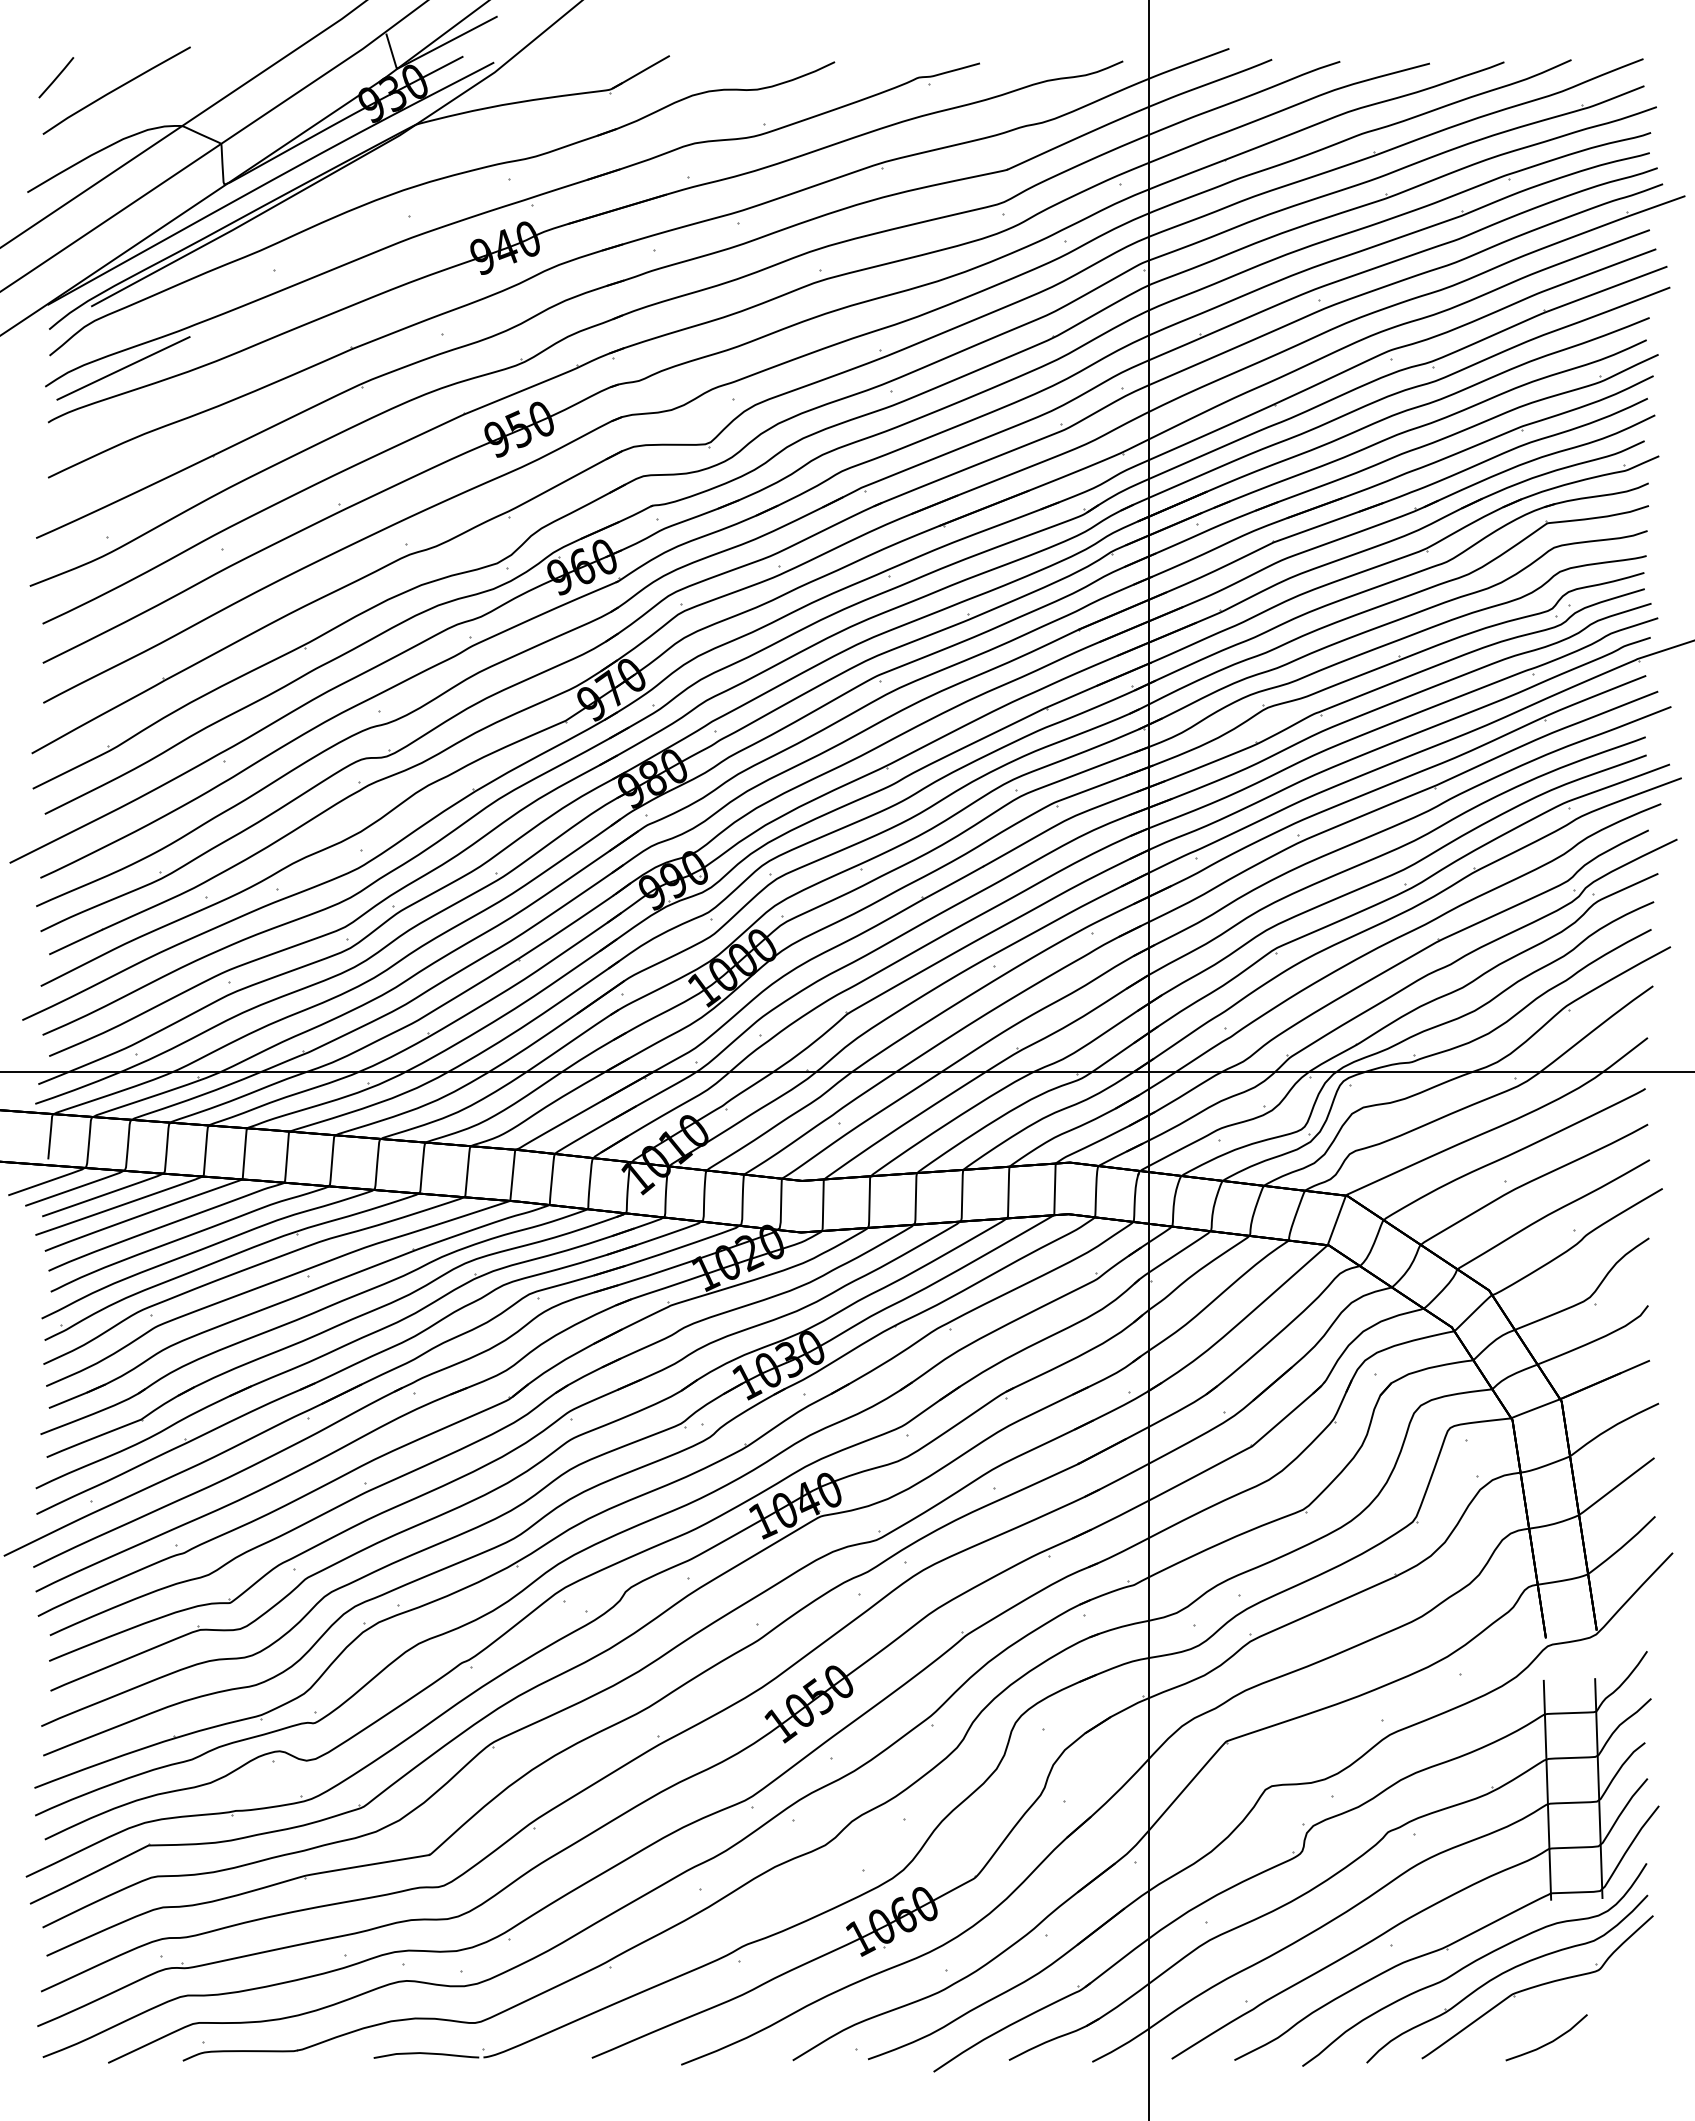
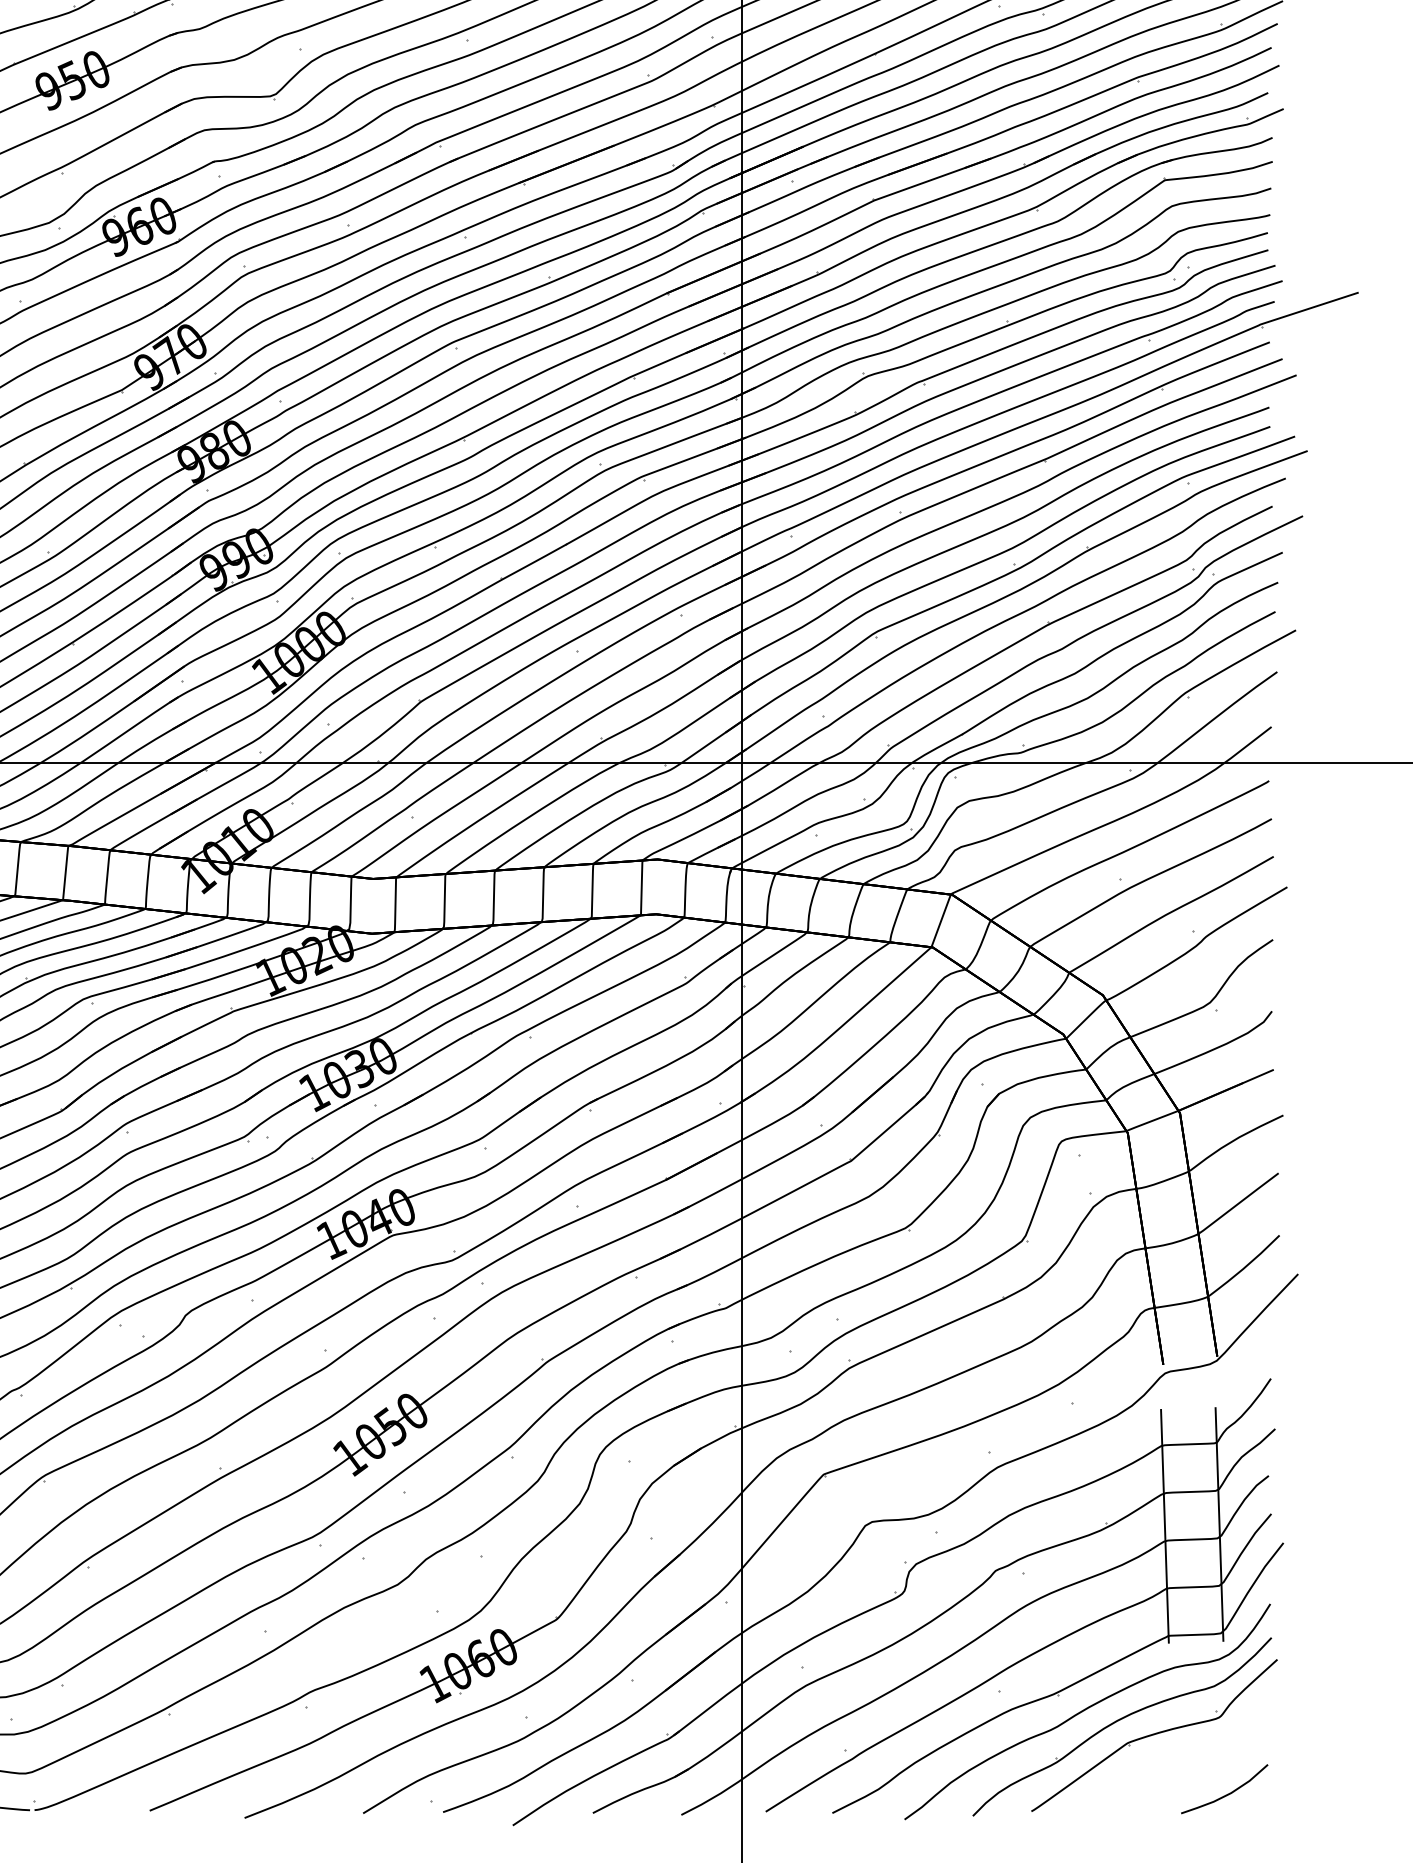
curve: (1548, 2042) -> (1226, 1794), moved

